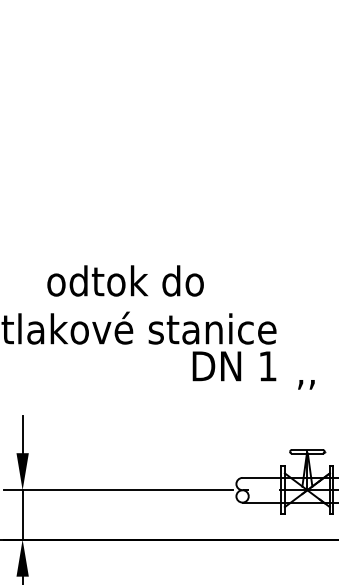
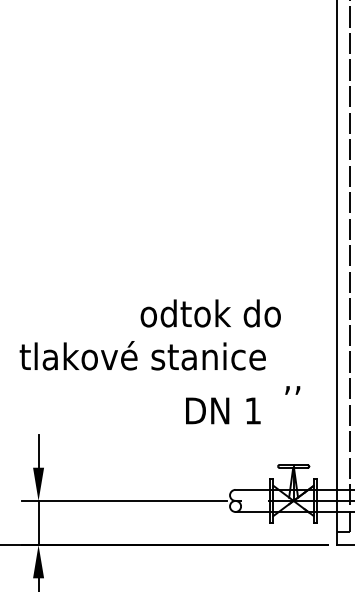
text: (125, 280) -> (210, 313), moved
text: (234, 365) -> (223, 410), moved
text: (306, 384) -> (292, 390), moved

